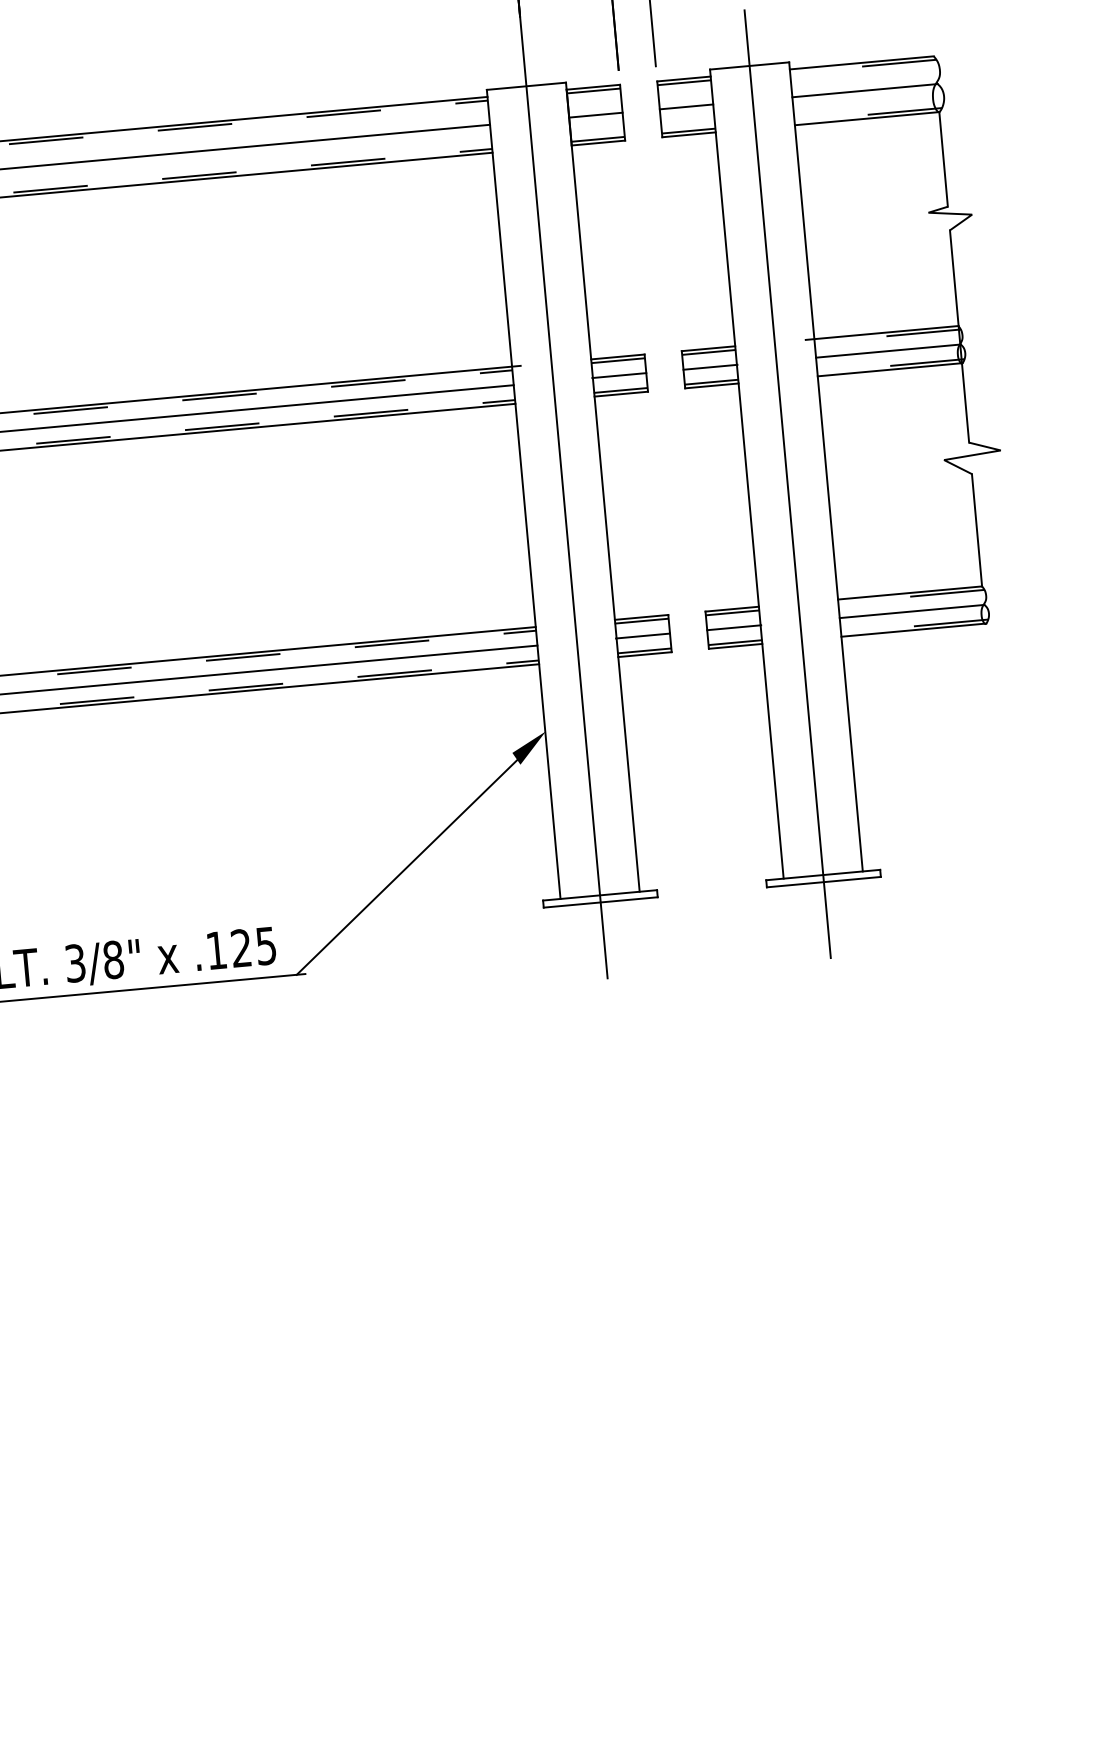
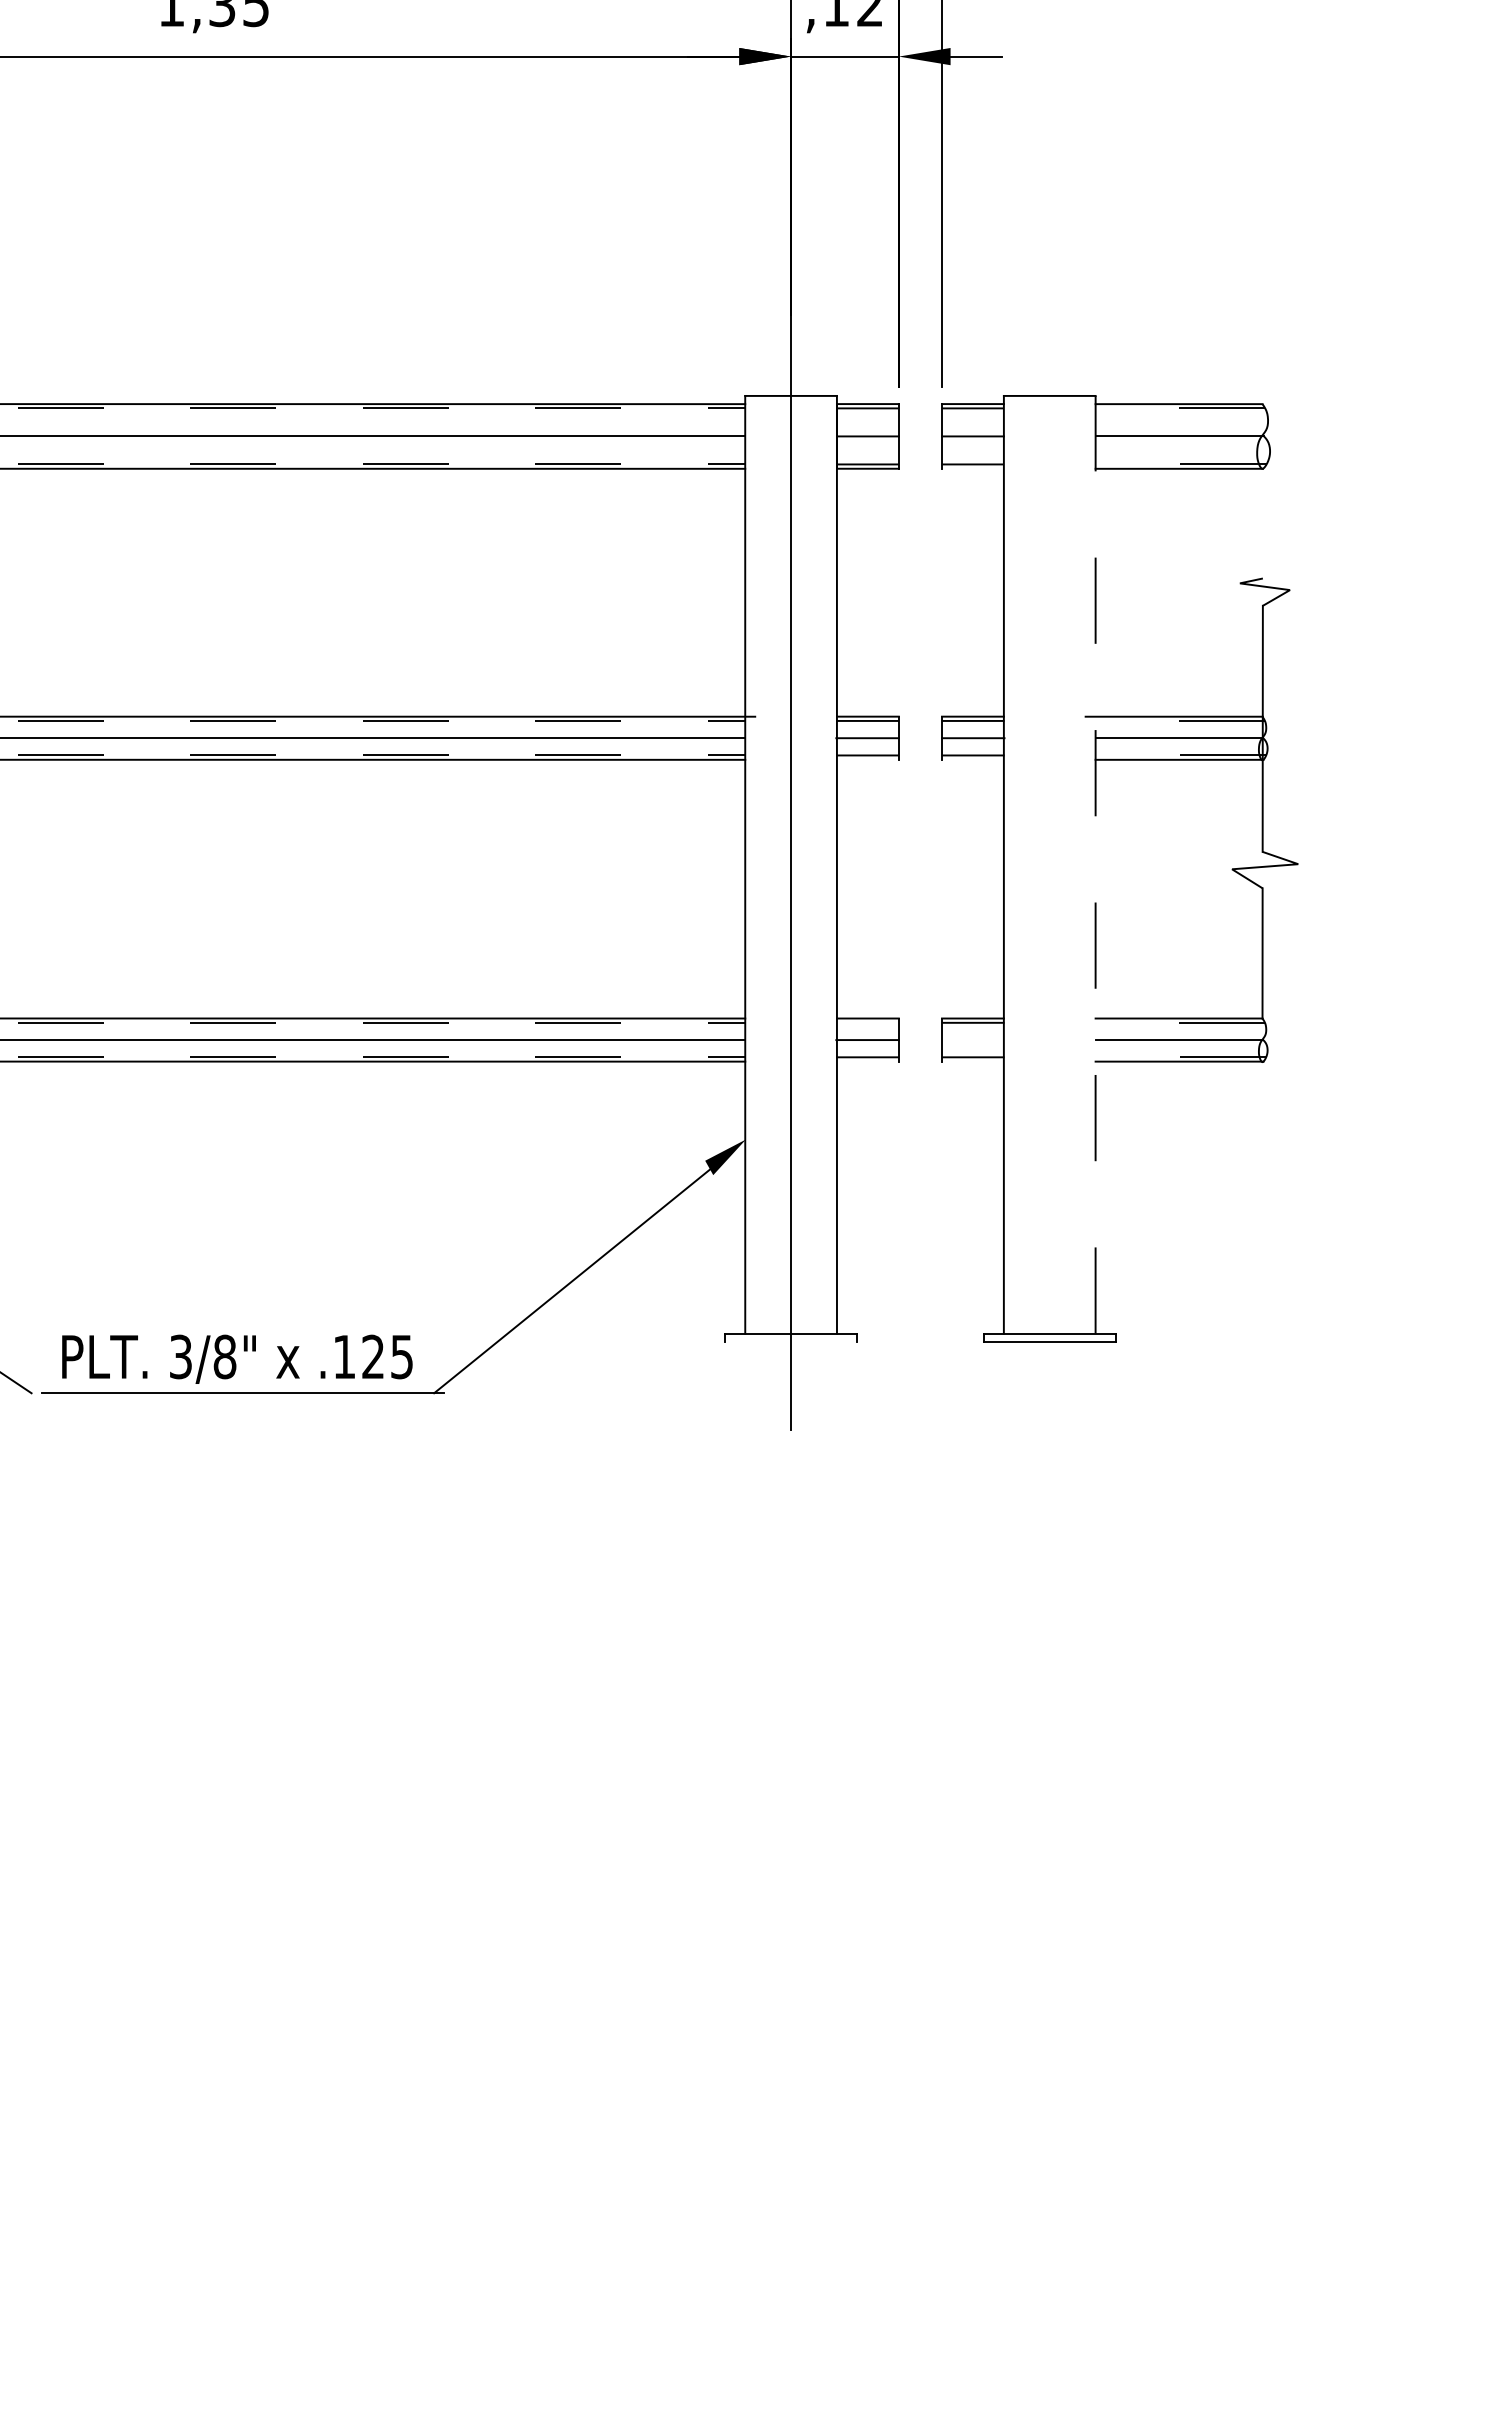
line: (688, 134) -> (972, 468), removed
line: (943, 159) -> (1262, 523), removed
line: (711, 385) -> (972, 759), removed
line: (620, 393) -> (867, 759), removed
line: (825, 466) -> (1095, 864), solid -> dashed
line: (787, 484) -> (1049, 880), removed
line: (641, 620) -> (867, 1022), removed
line: (733, 628) -> (972, 1040), removed
line: (735, 646) -> (972, 1061), removed
line: (644, 654) -> (867, 1061), removed
line: (601, 902) -> (791, 1341), removed

